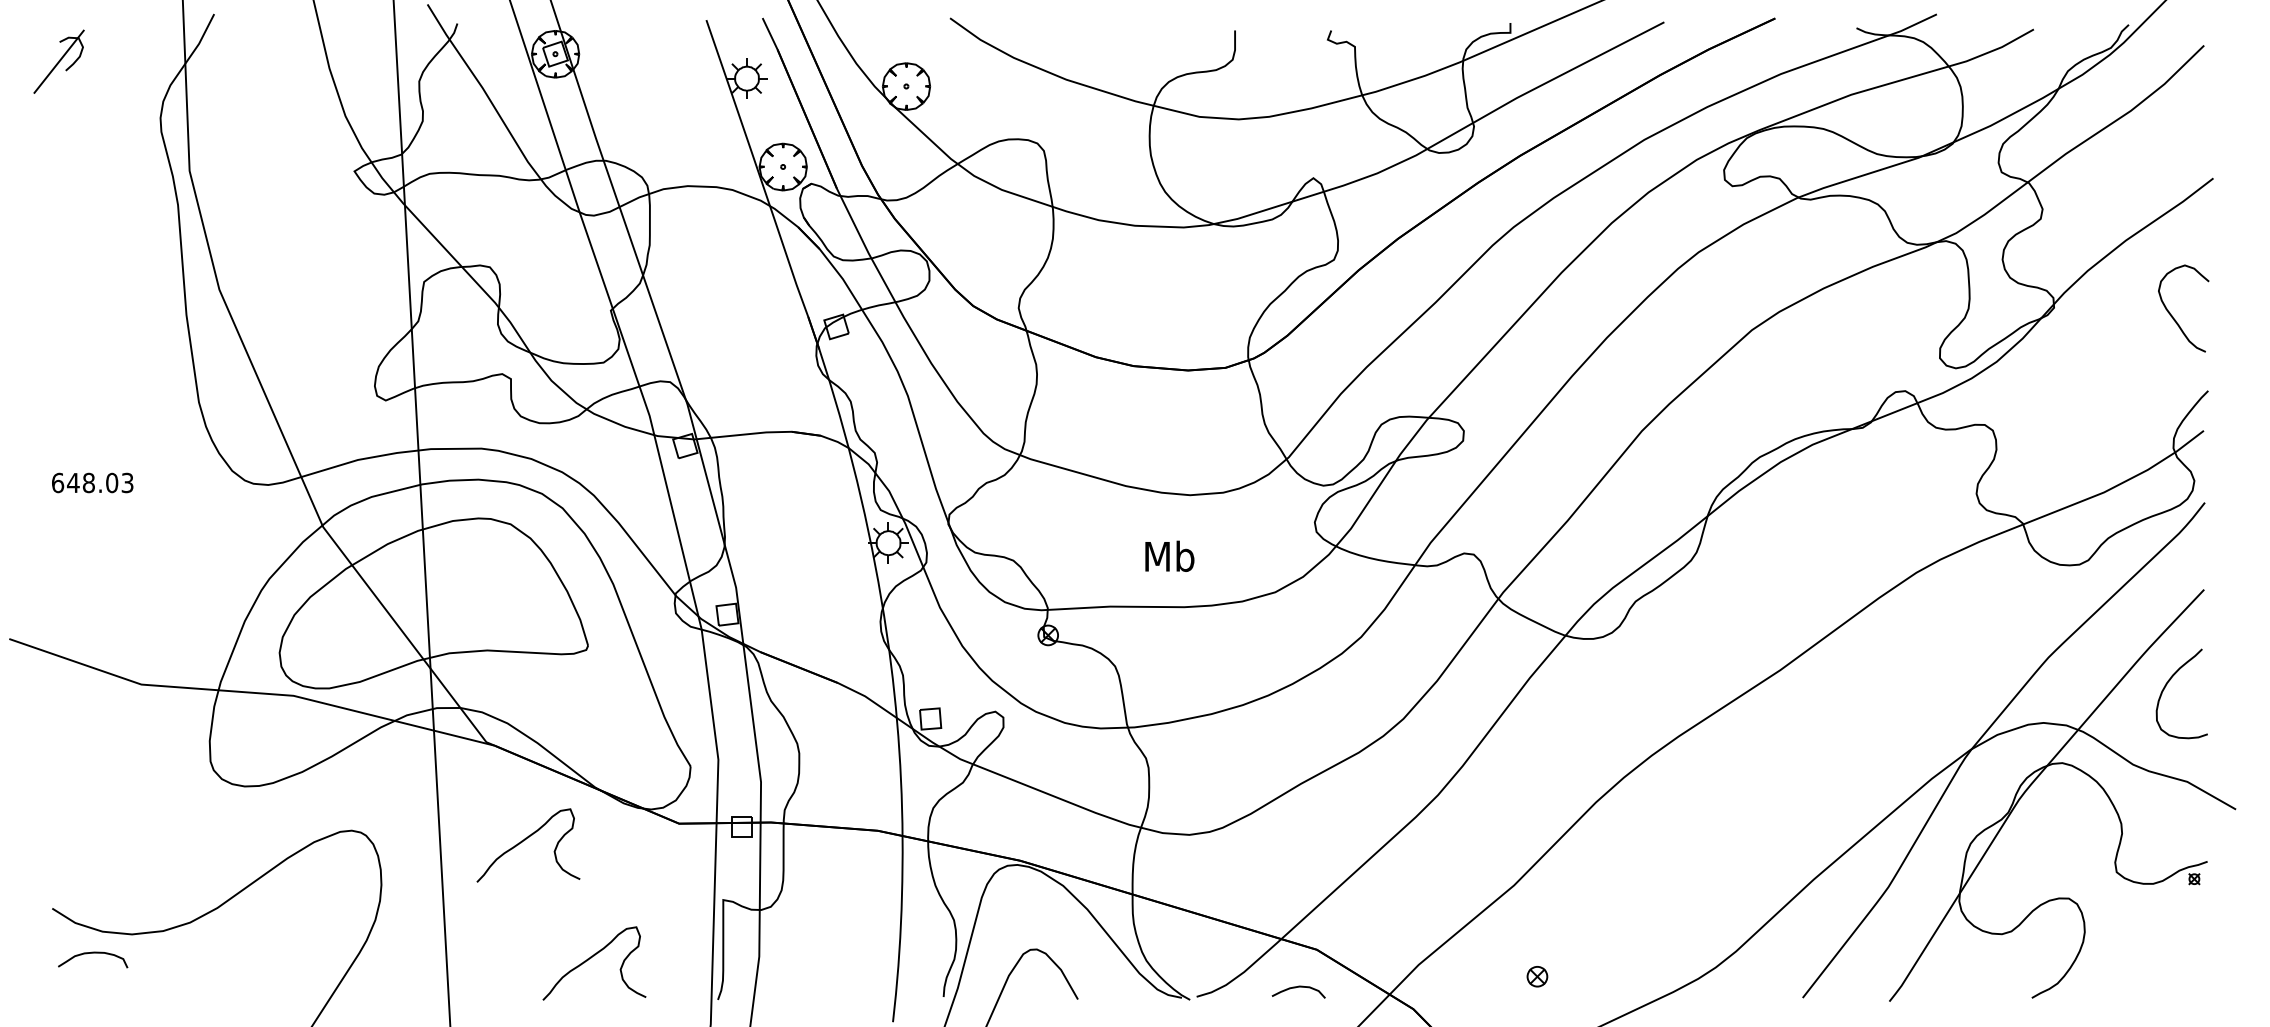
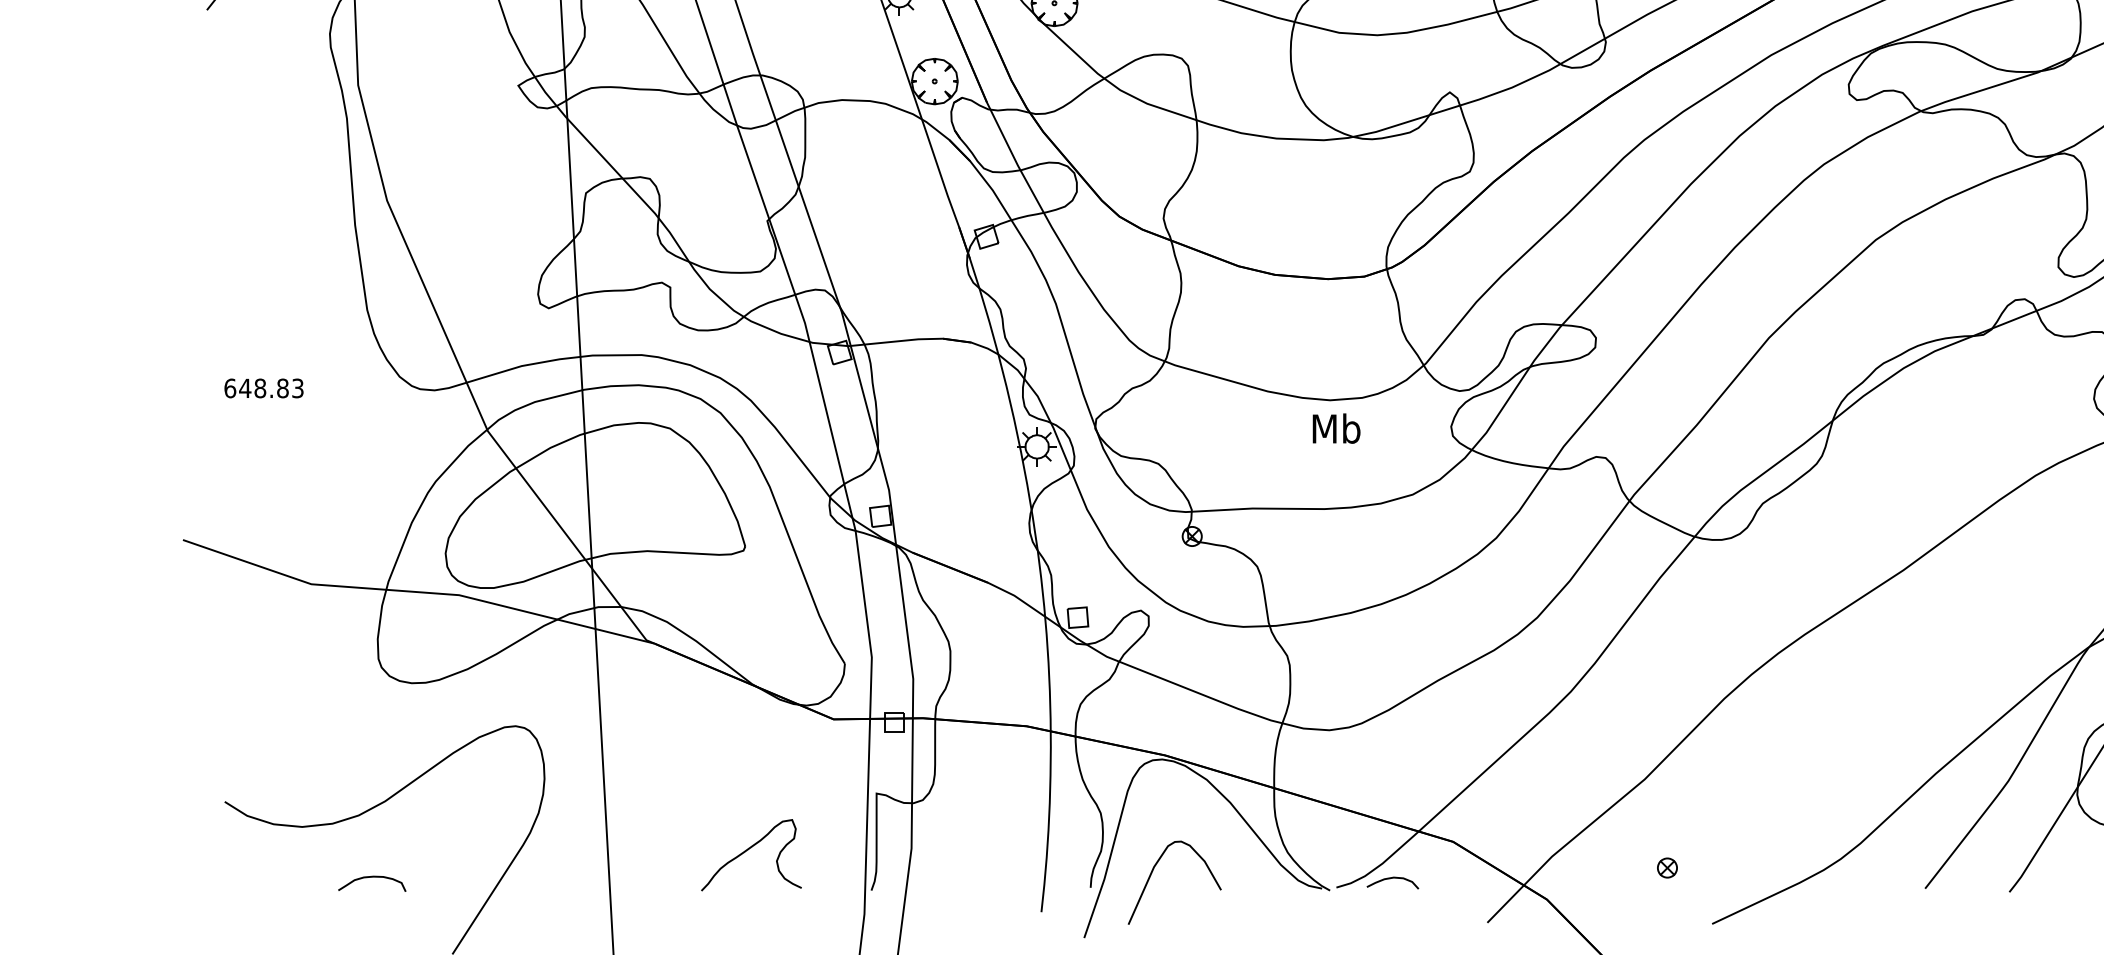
text: (112, 482) -> (283, 387), 648.03 -> 648.83
text: (1169, 555) -> (1336, 427), moved
curve: (525, 840) -> (684, 735), removed
curve: (93, 953) -> (372, 877), moved
curve: (1298, 987) -> (1392, 878), moved

